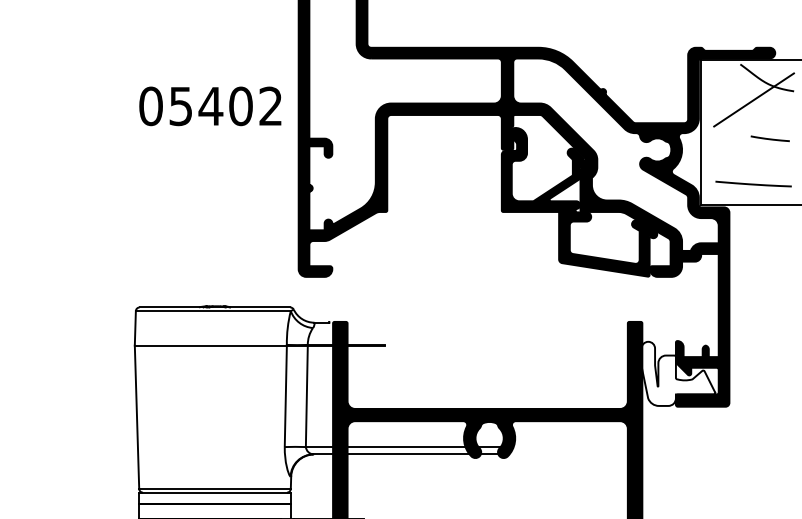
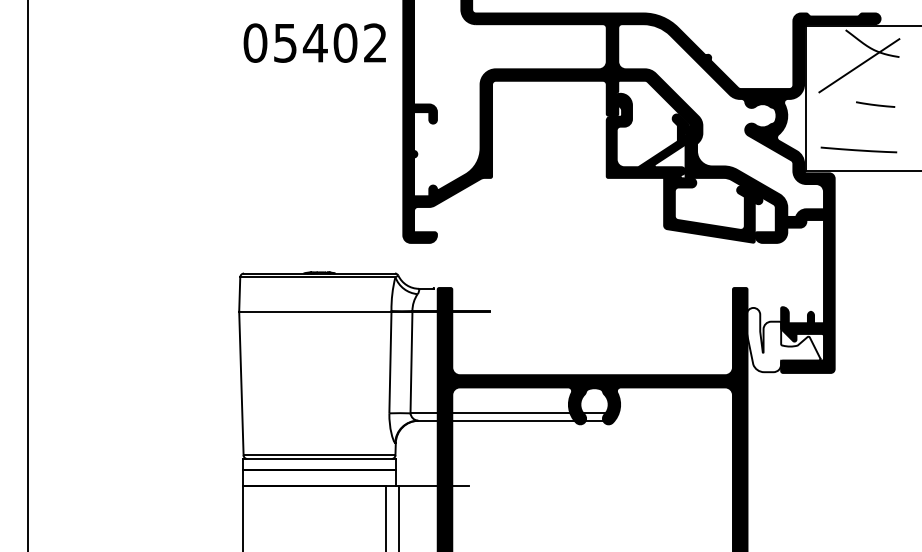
text: (210, 105) -> (314, 42), moved

